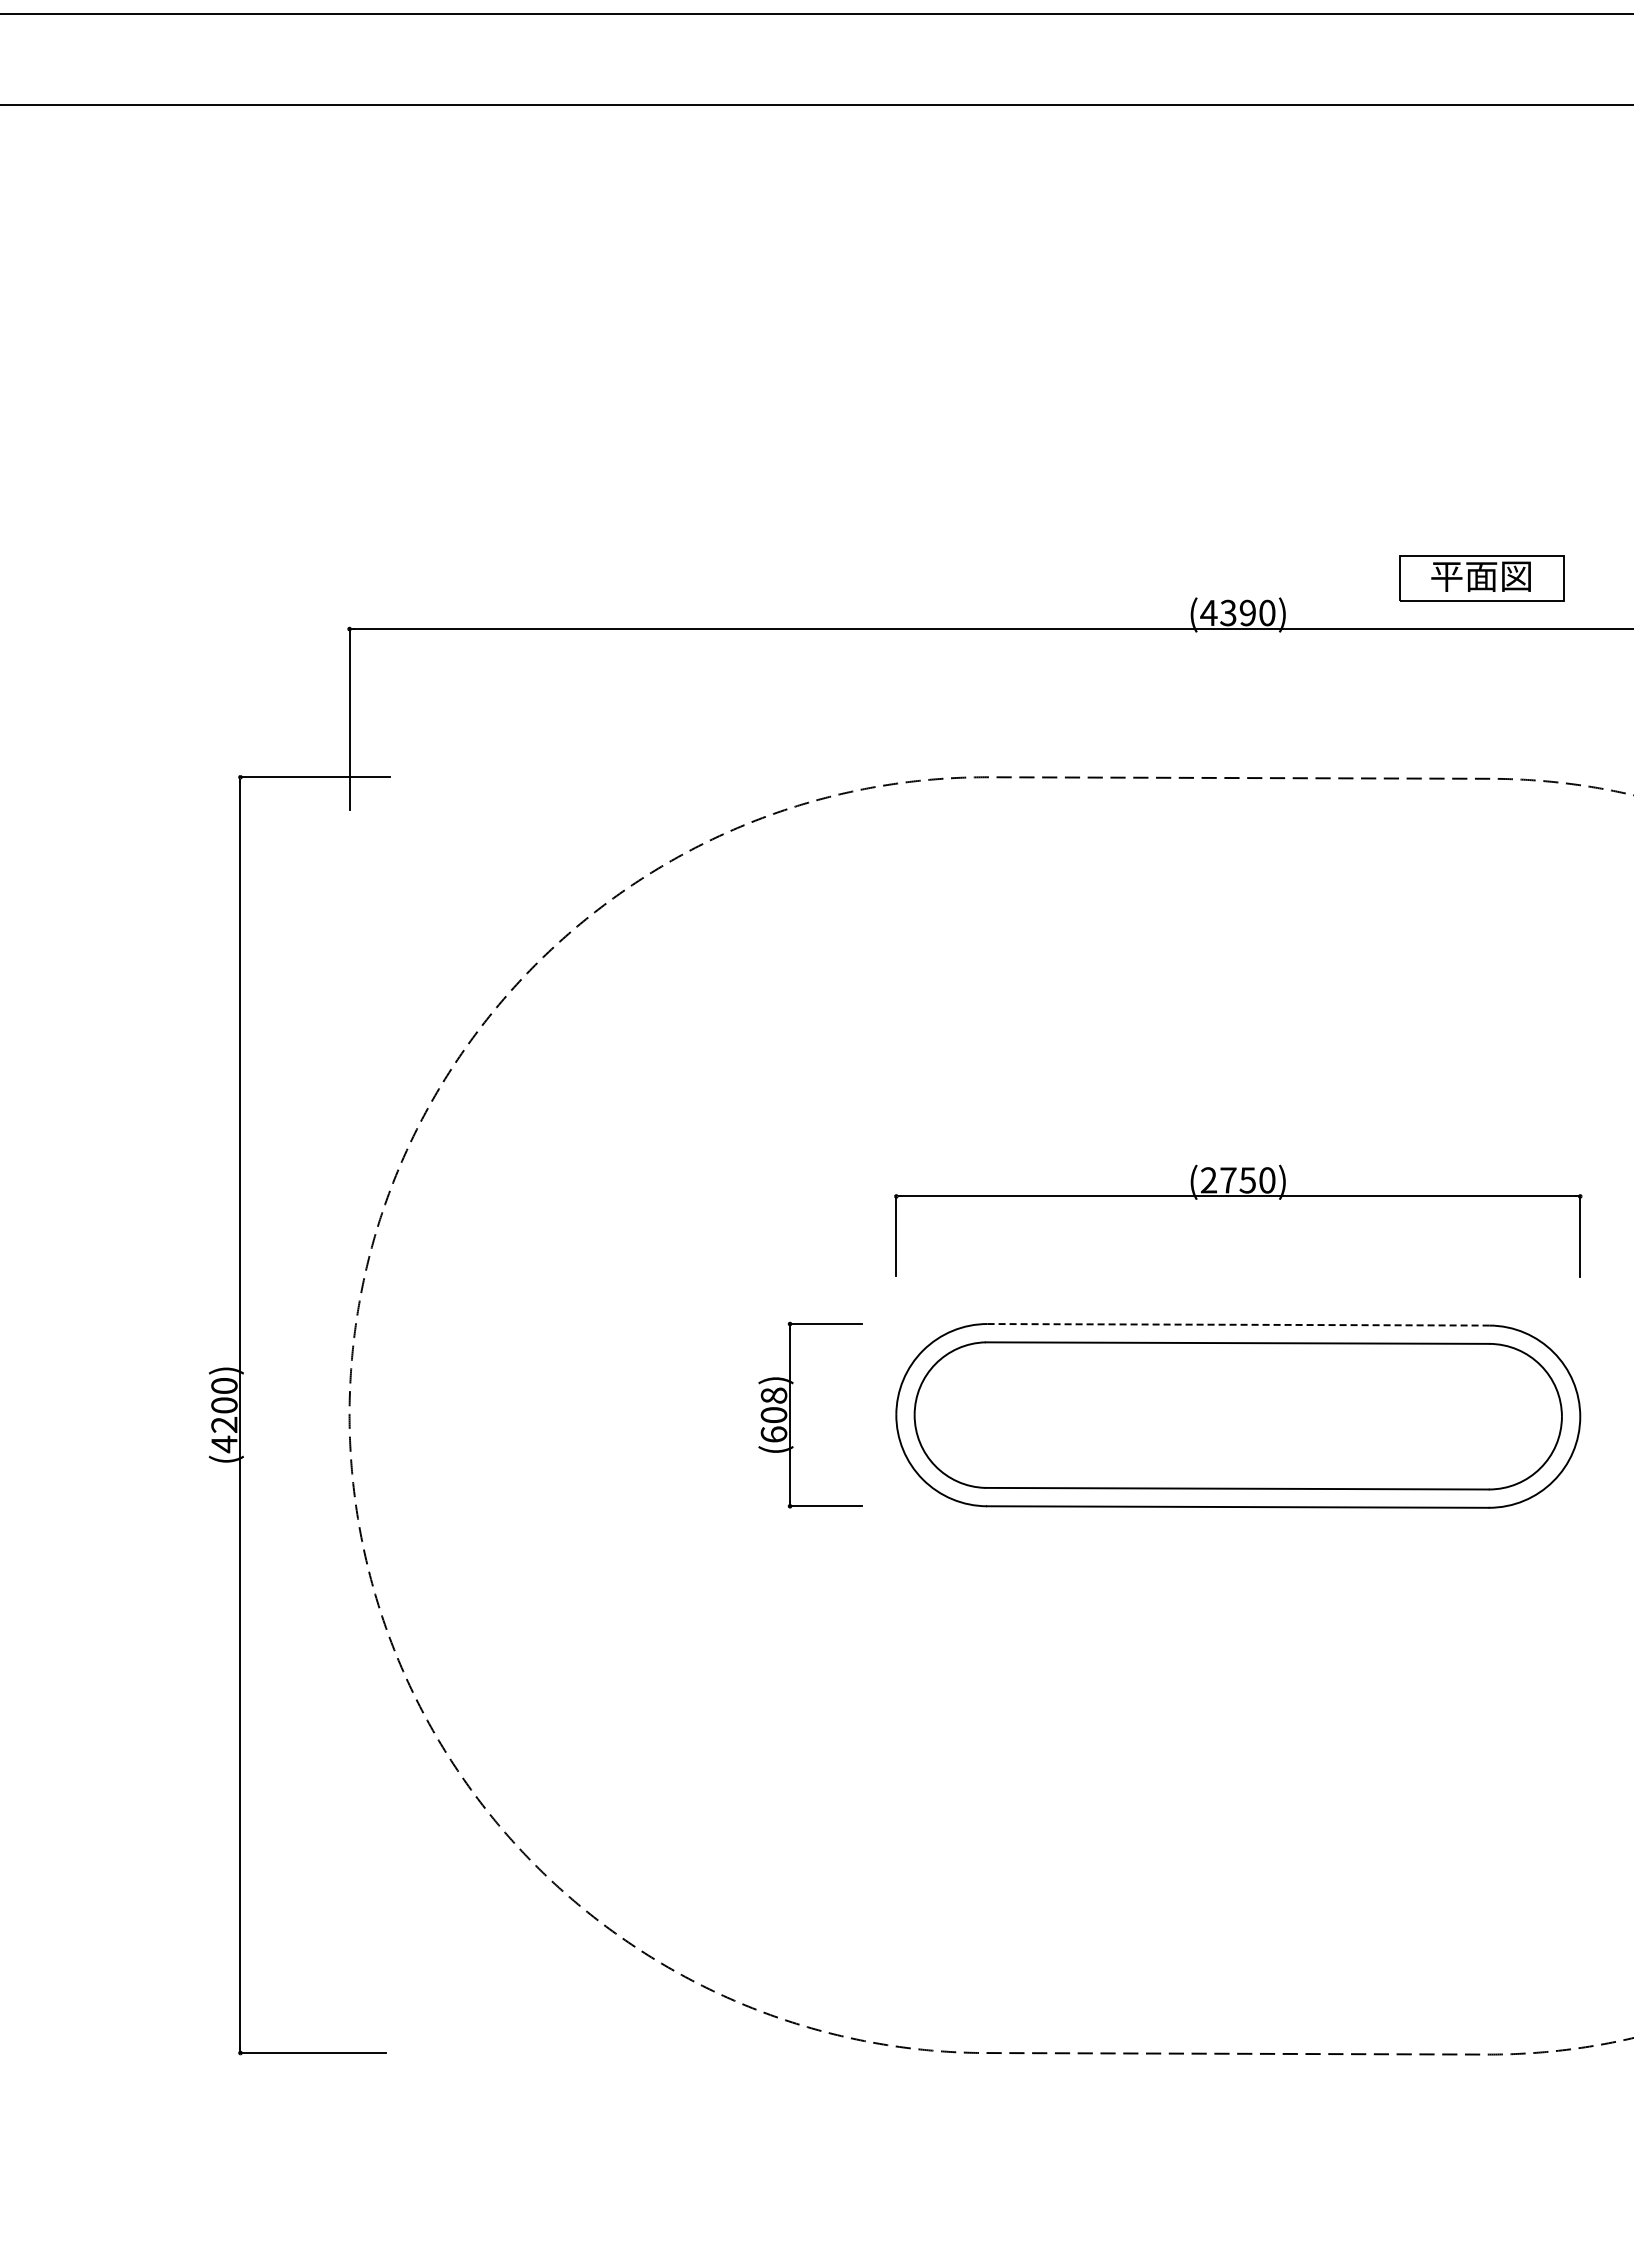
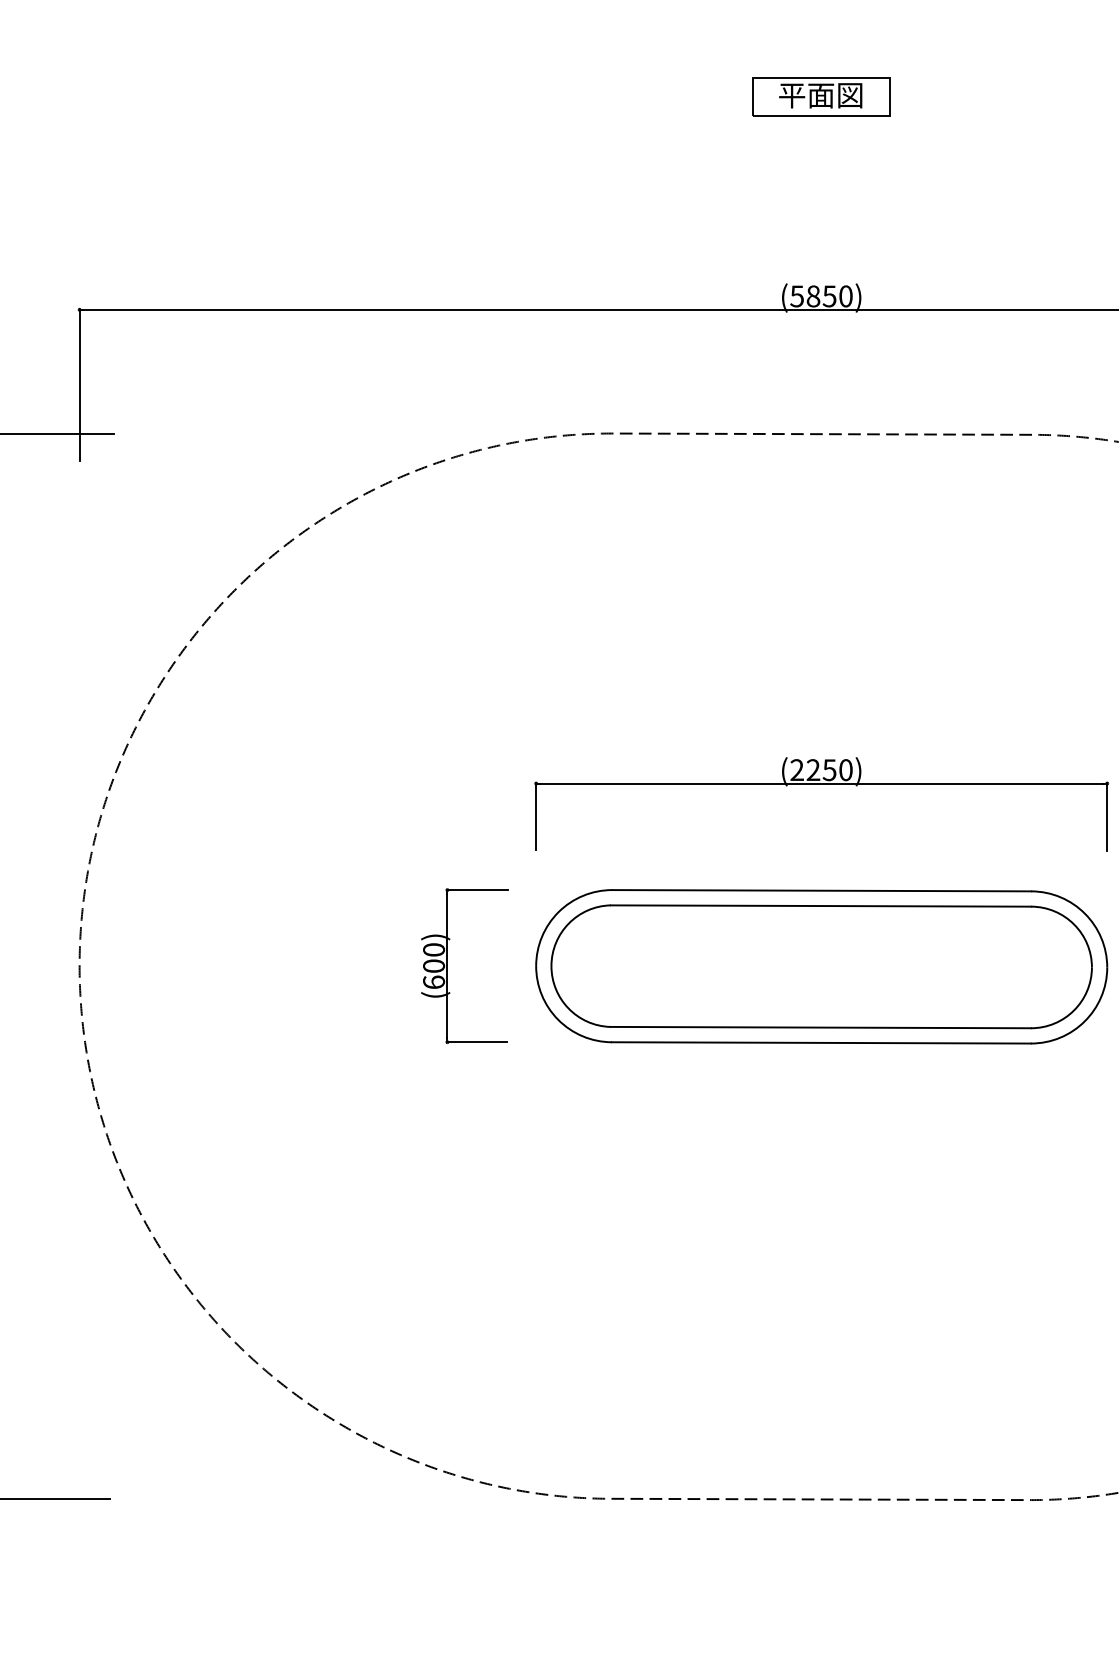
part: (1481, 578) -> (821, 97), moved
text: (1227, 612) -> (812, 295), (4390) -> (5850)
text: (1228, 1180) -> (813, 770), (2750) -> (2250)
line: (1238, 1324) -> (821, 890), dashed -> solid
text: (774, 1395) -> (434, 949), (608) -> (600)

